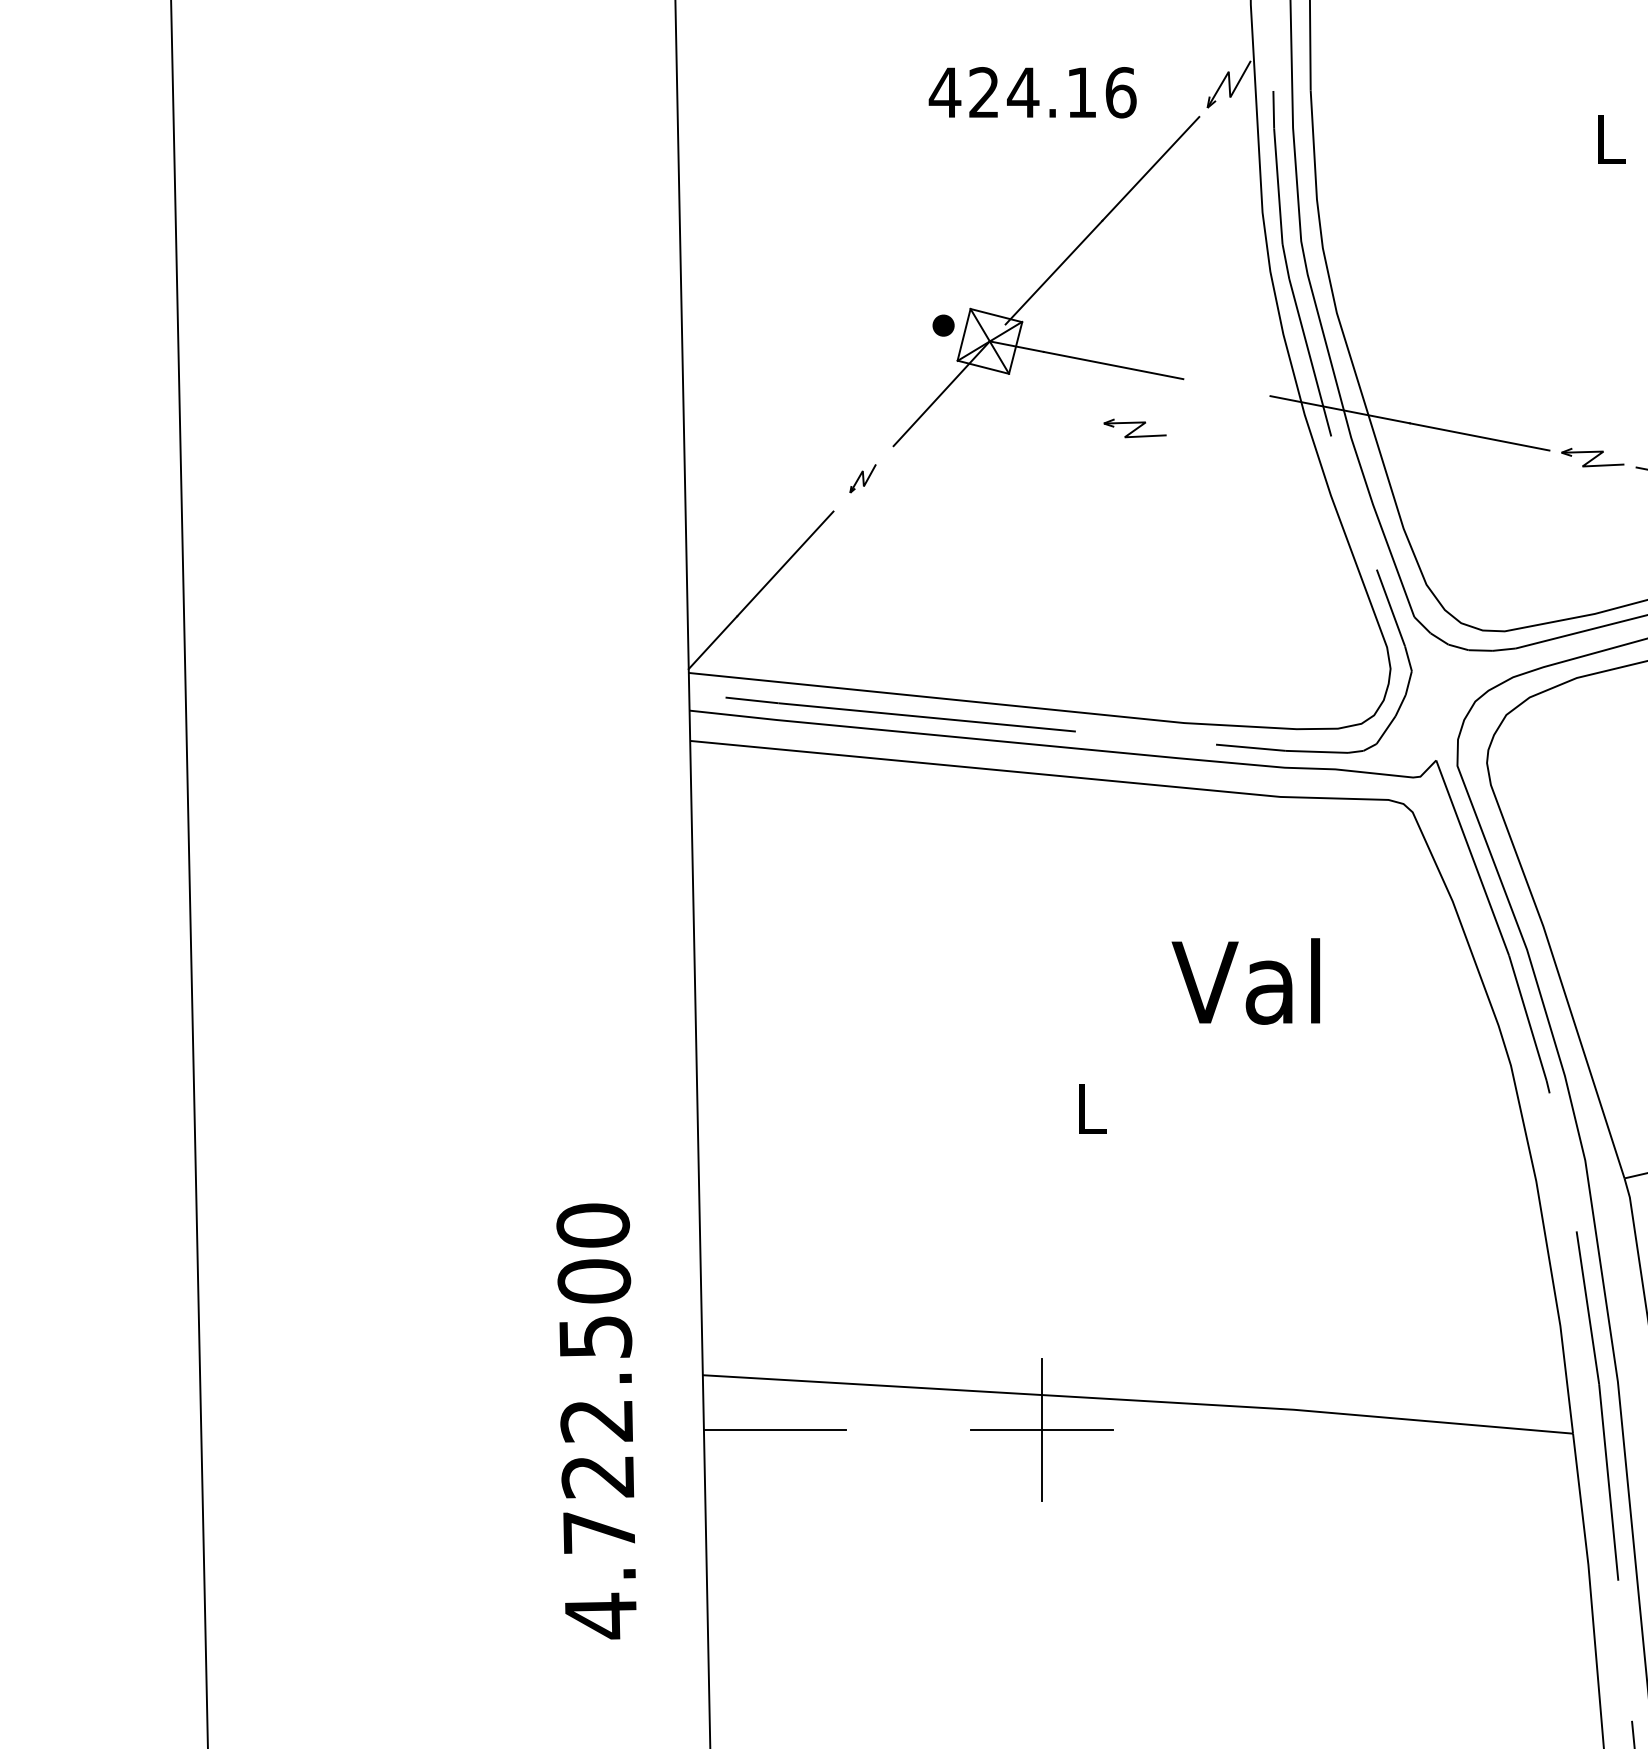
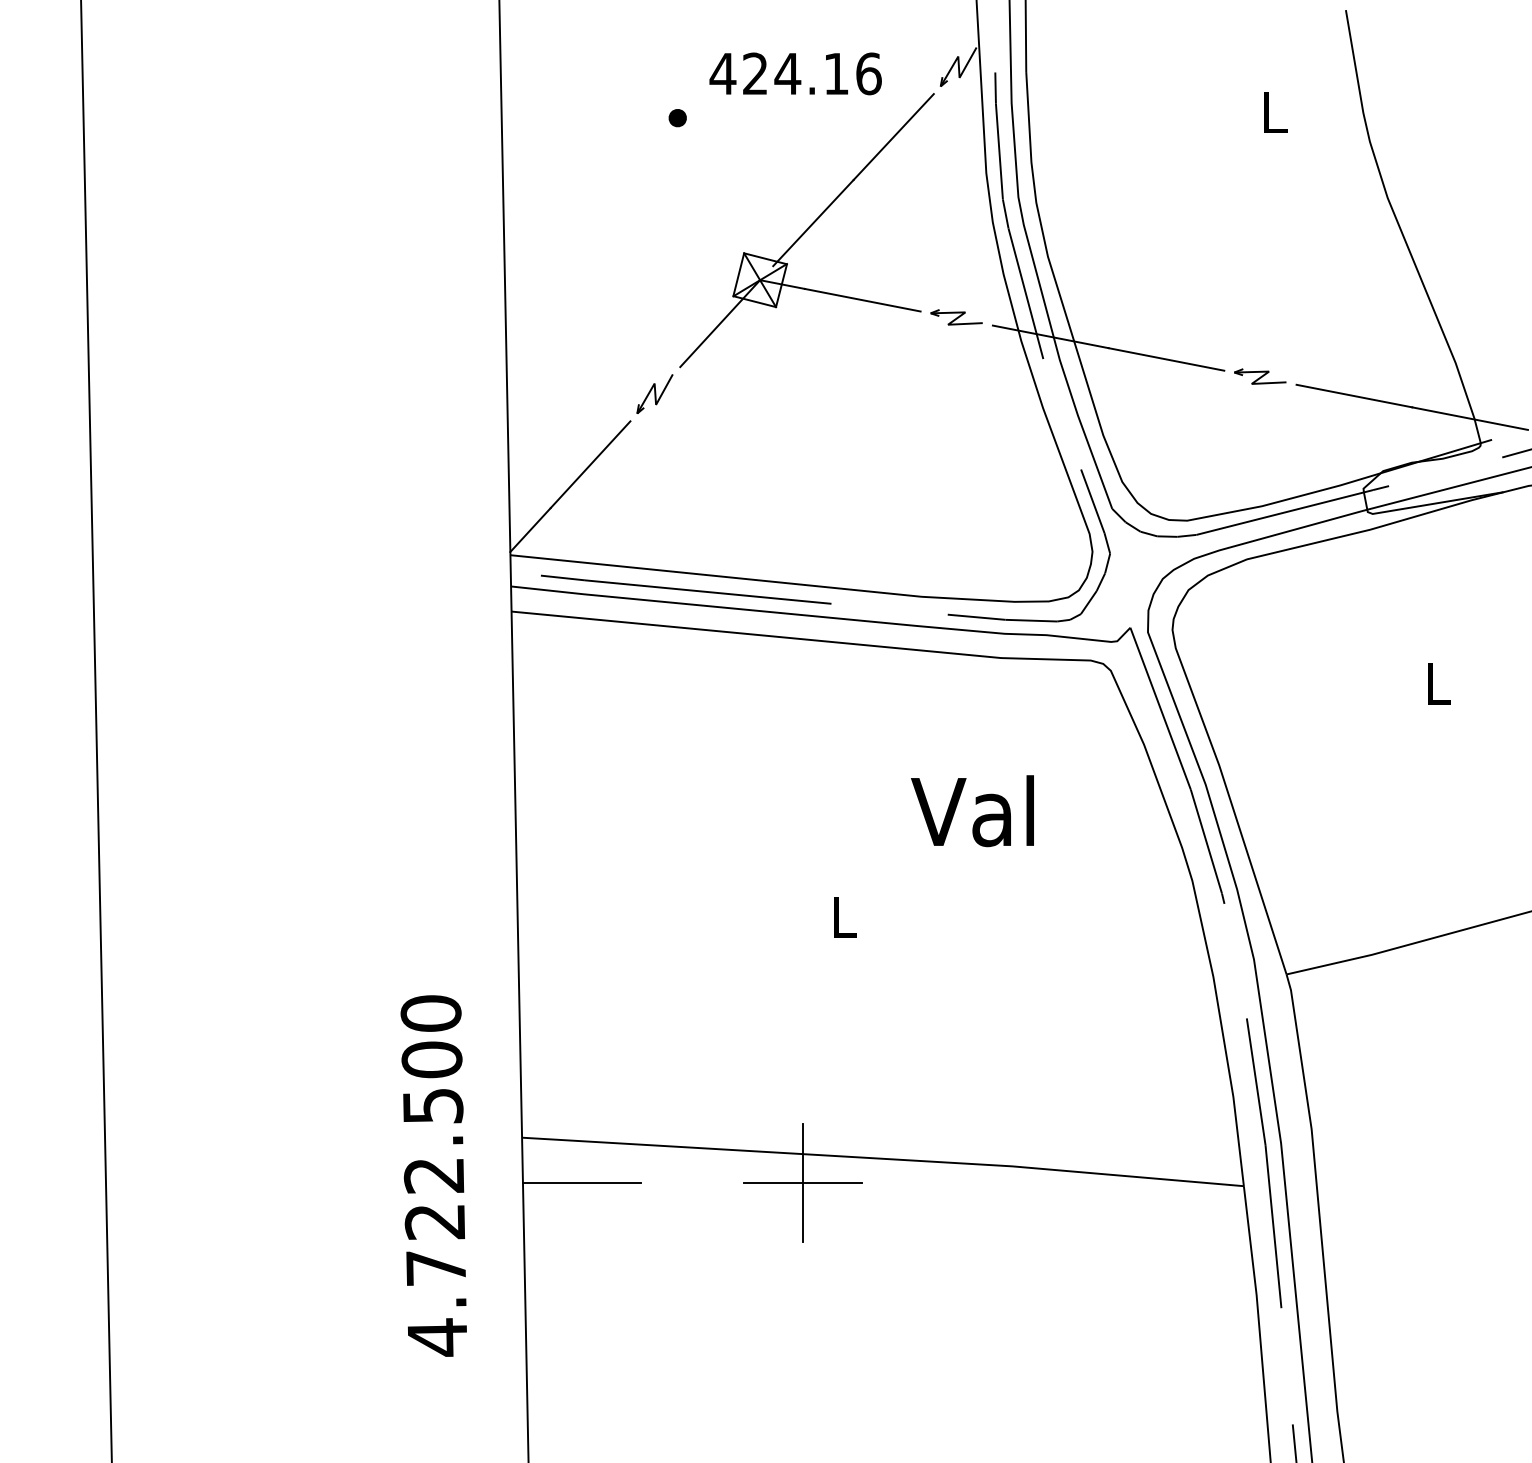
part: (943, 326) -> (677, 118), moved
part: (1134, 428) -> (956, 317), moved
part: (862, 478) -> (654, 393), size x1.67

